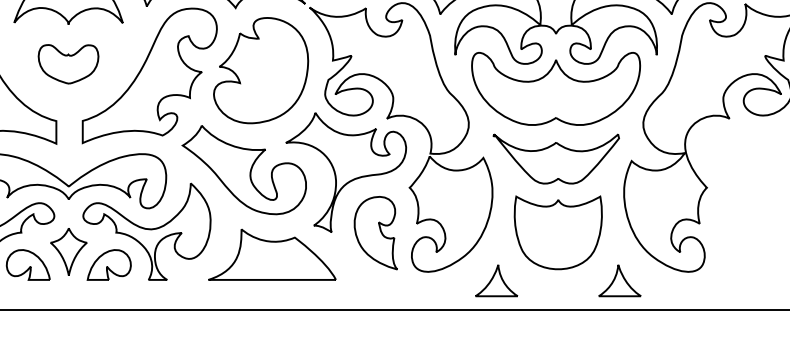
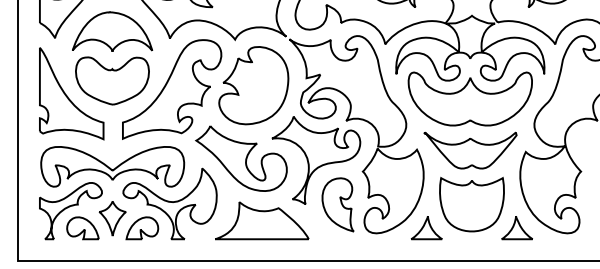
part: (68, 63) -> (112, 80), size x1.67
part: (496, 281) -> (426, 228), moved
part: (618, 281) -> (516, 228), moved

